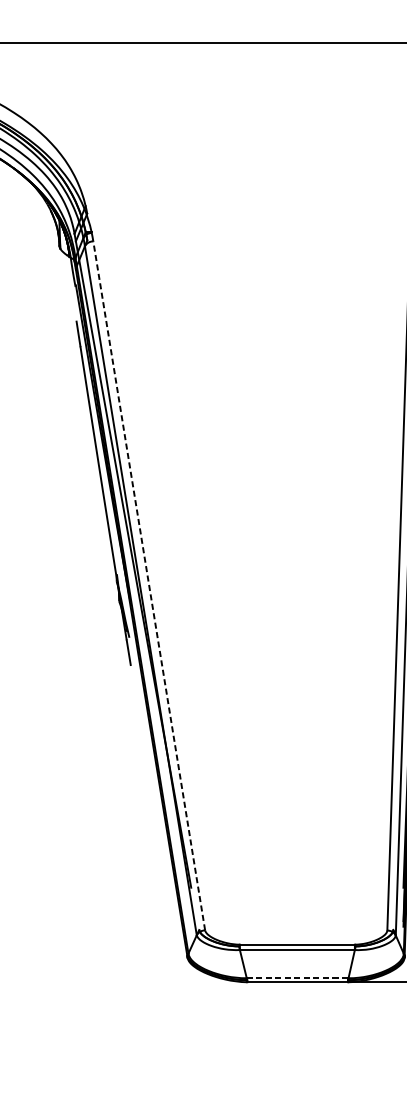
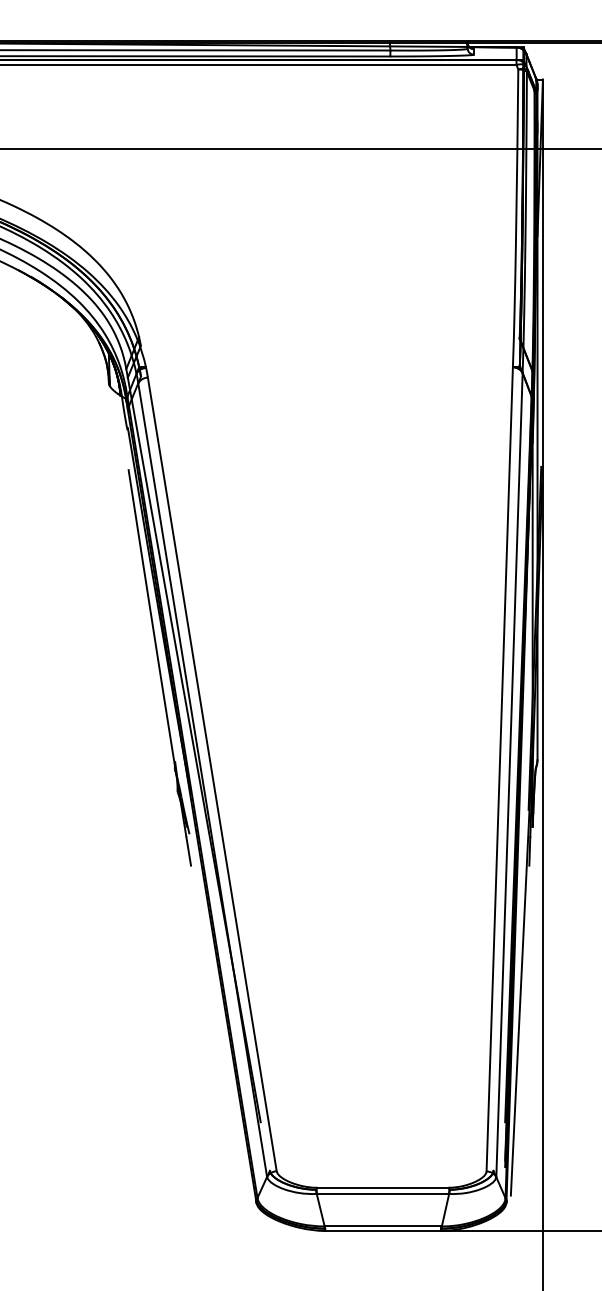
line: (149, 585) -> (212, 773), dashed -> solid
line: (296, 978) -> (382, 1226), dashed -> solid

